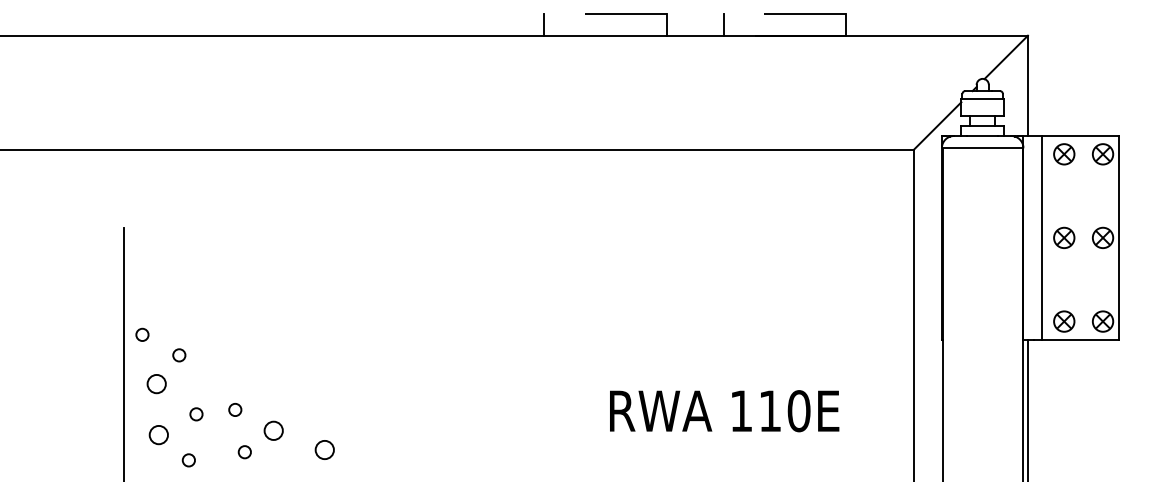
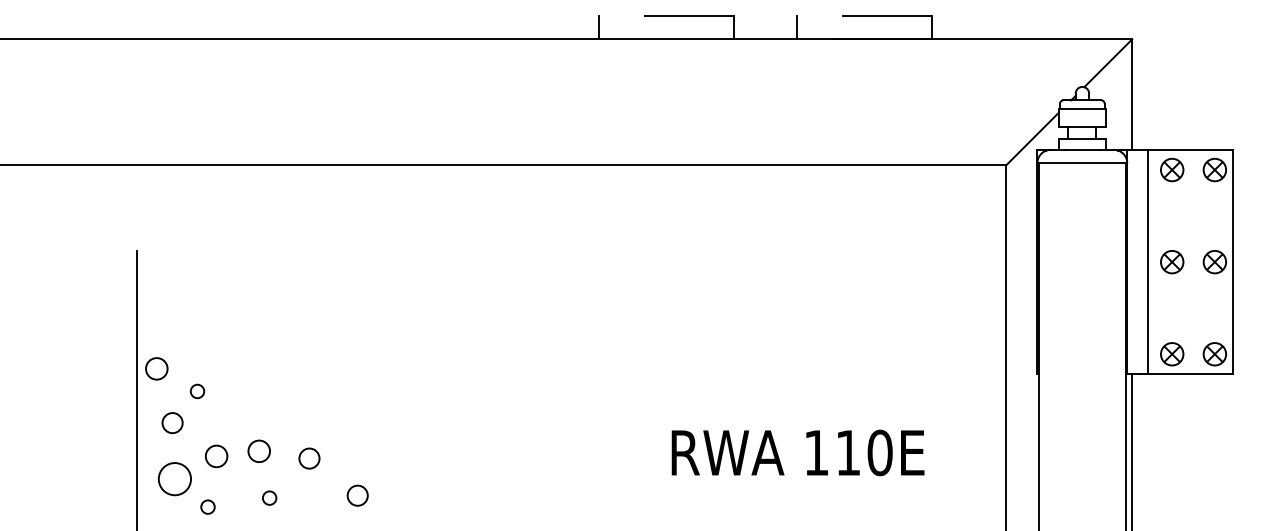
circle: (142, 334) -> (156, 368), size x1.6
circle: (234, 409) -> (258, 451), size x1.6
circle: (195, 414) -> (215, 456), size x1.6
circle: (273, 430) -> (309, 458), moved
circle: (158, 435) -> (174, 479), size x1.6

